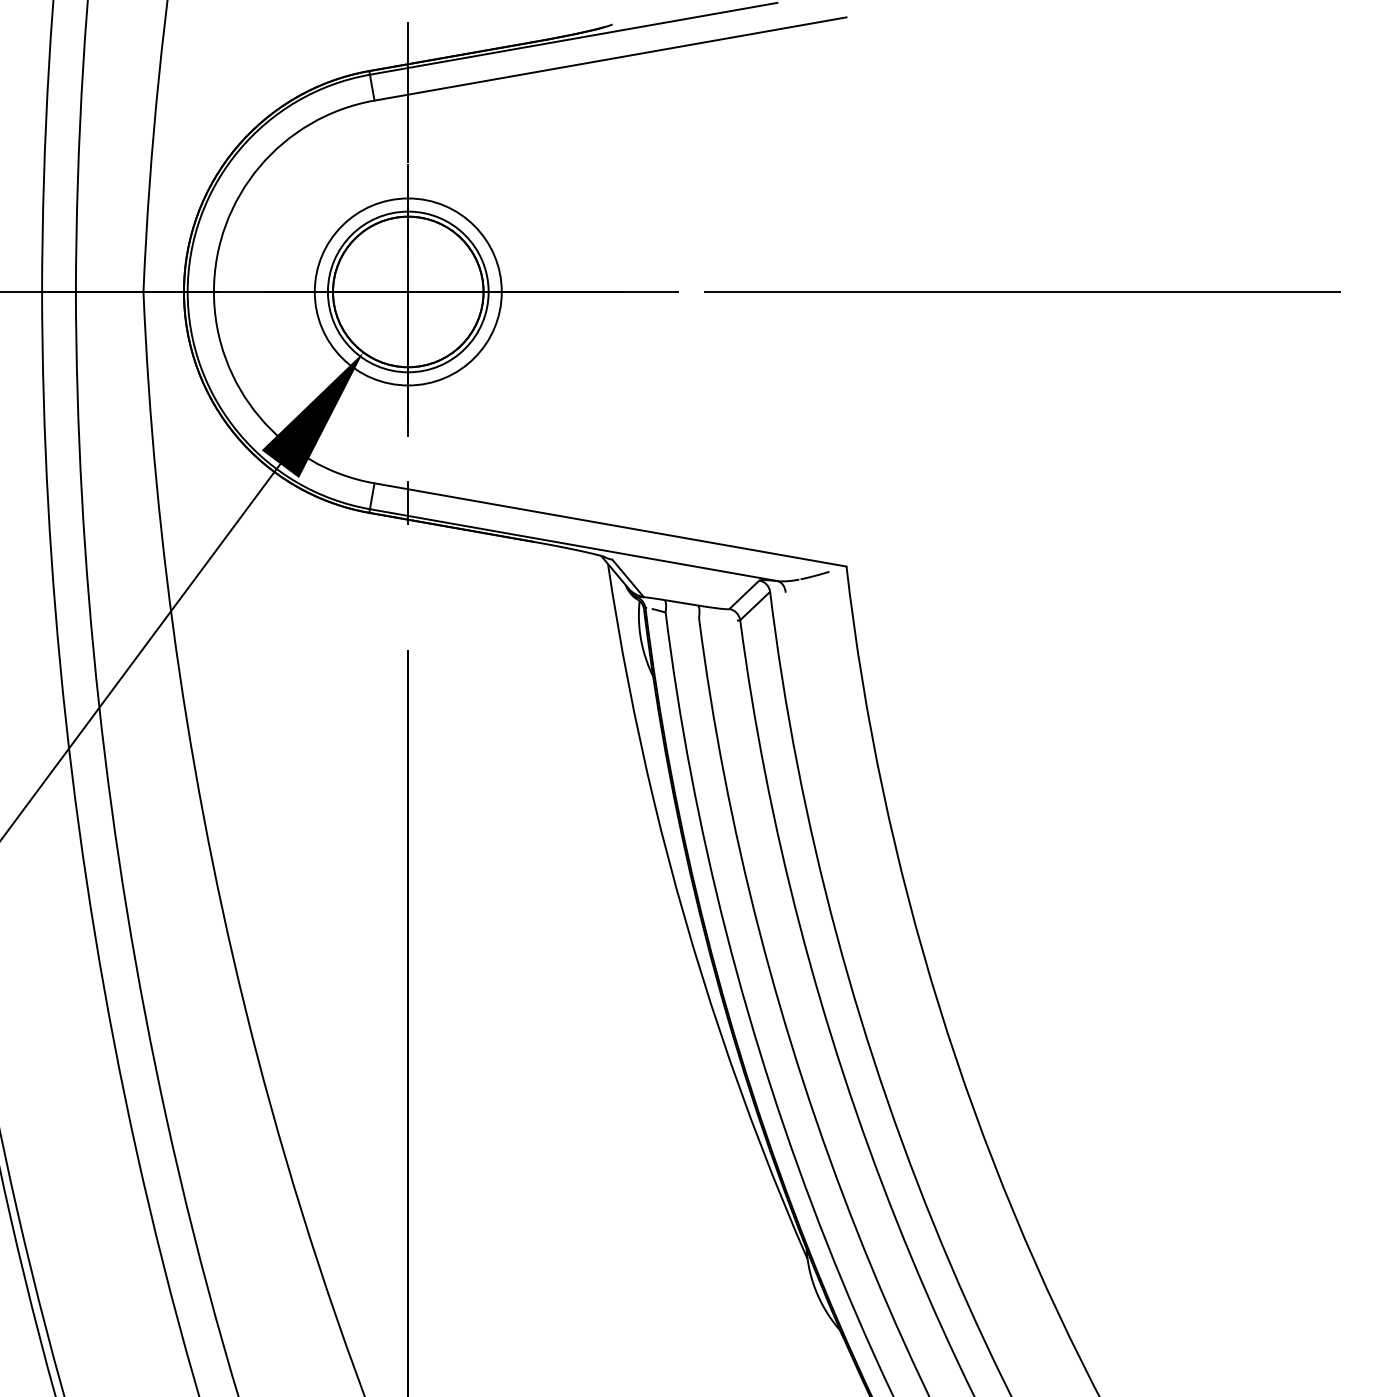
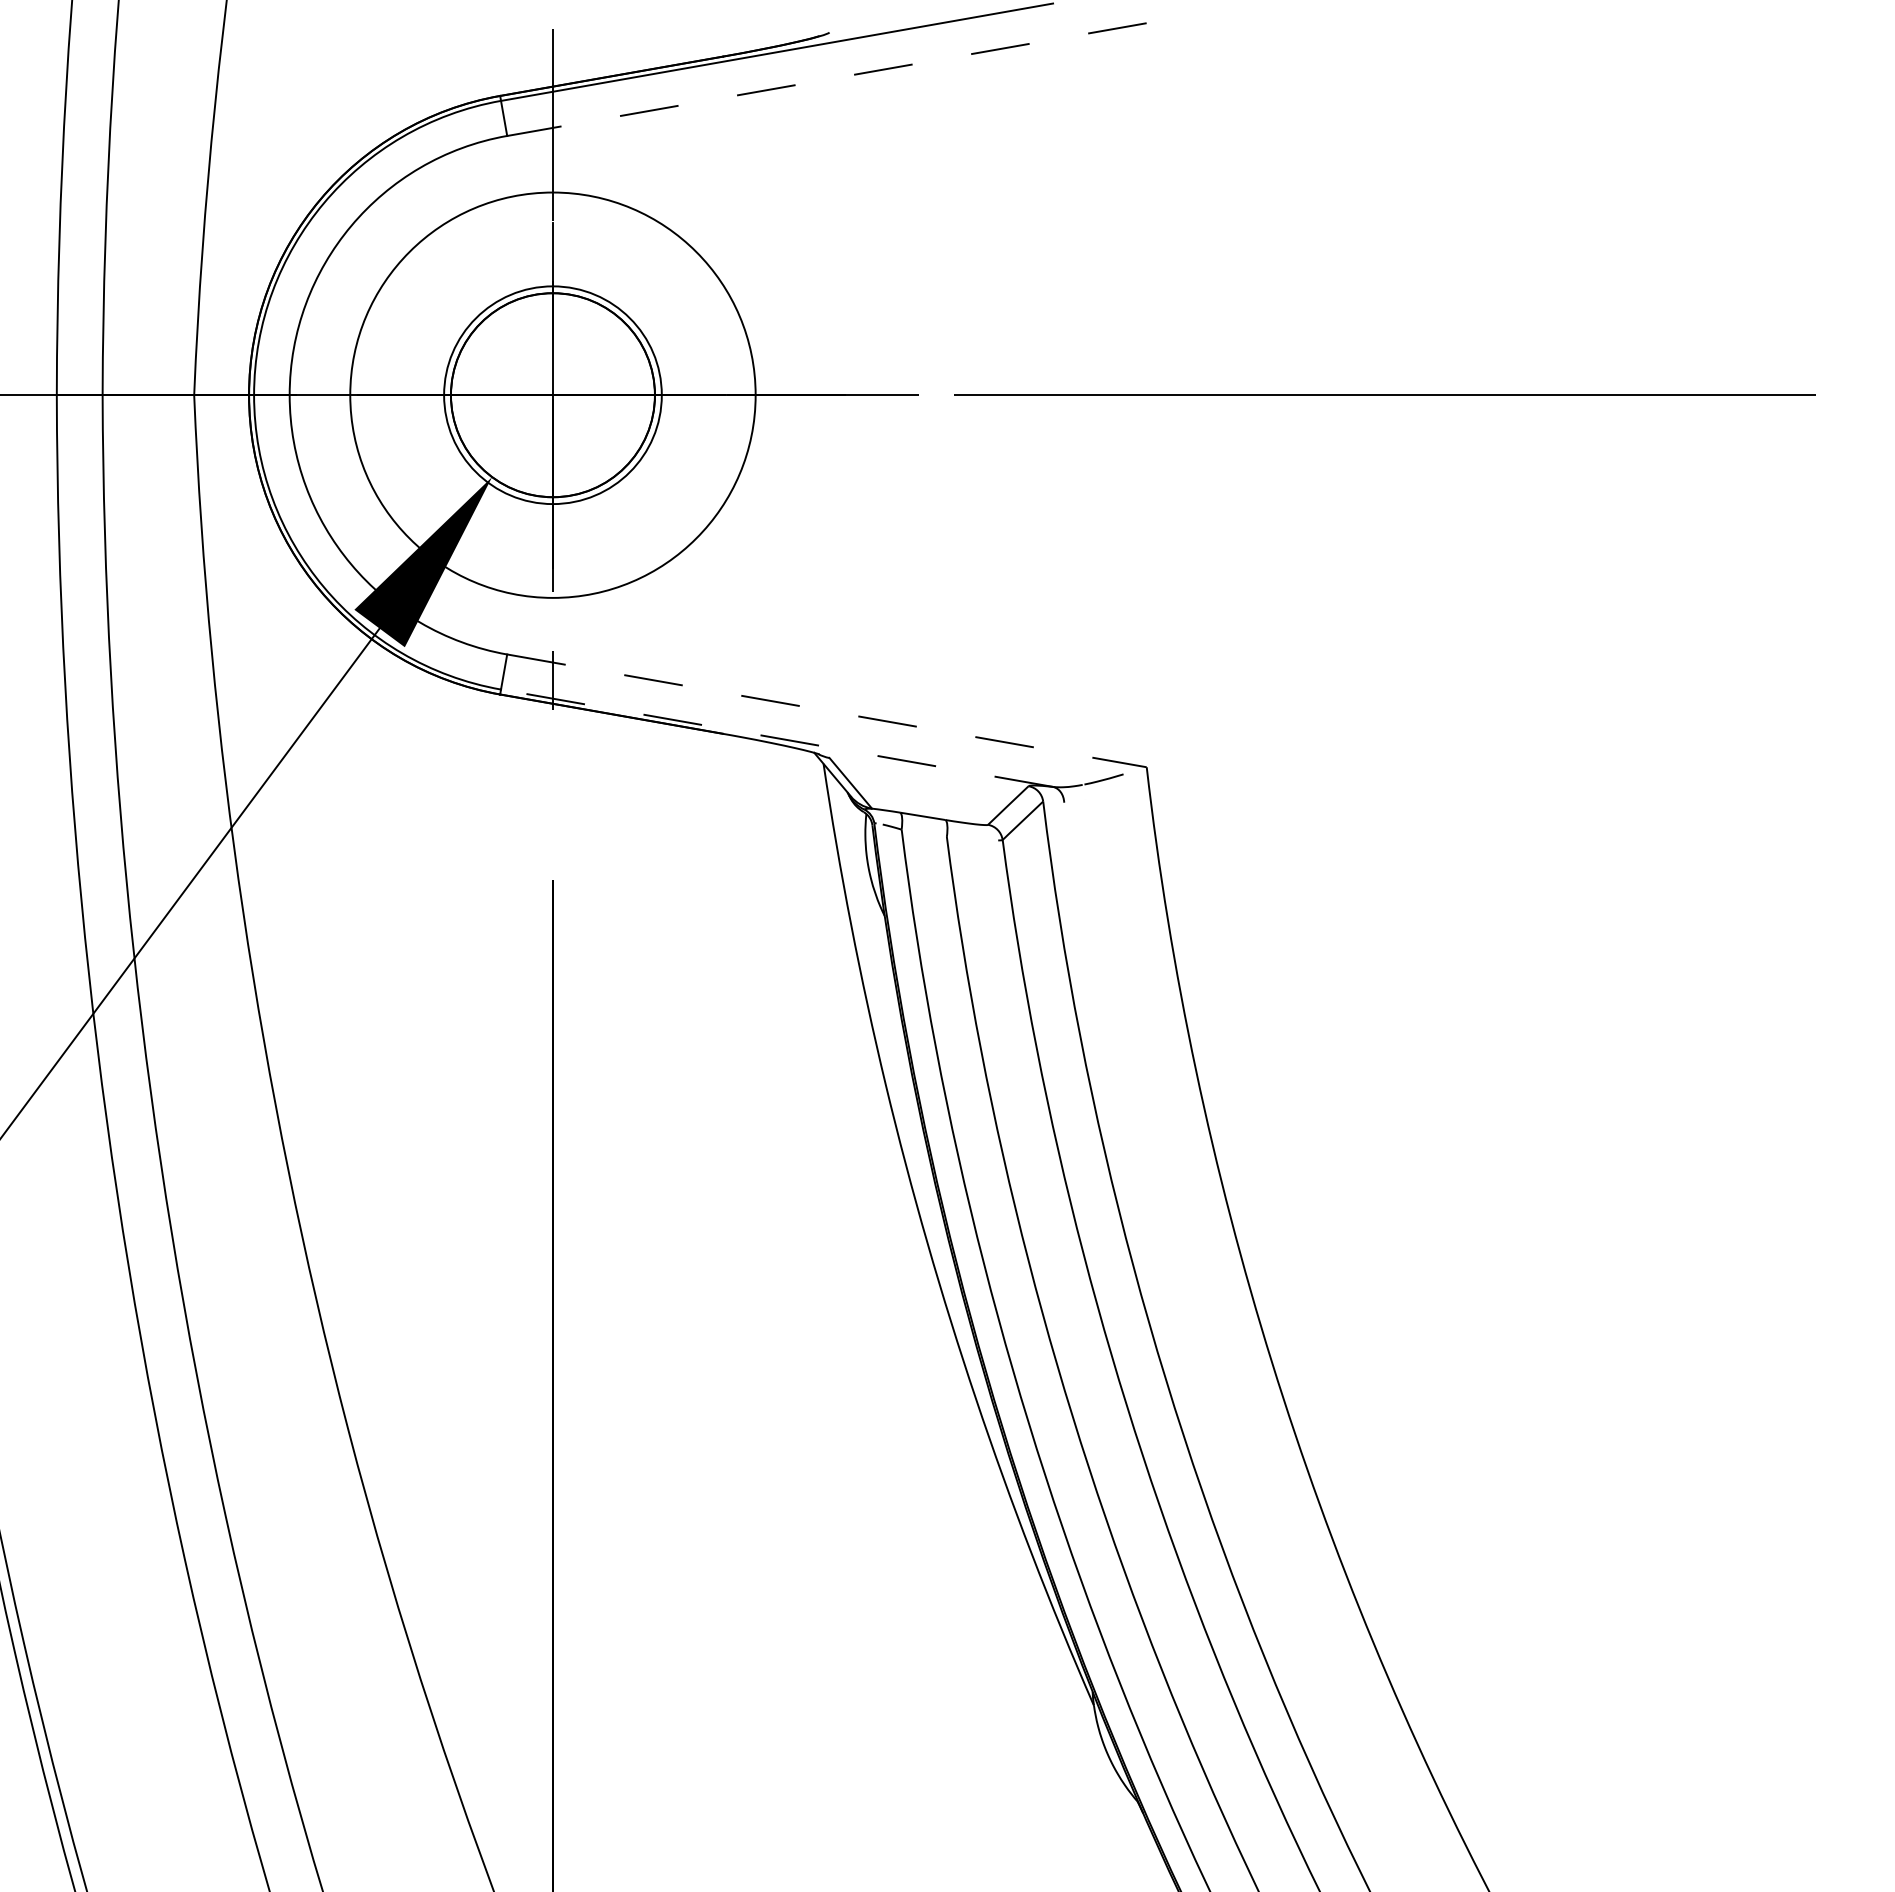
line: (610, 58) -> (826, 79), solid -> dashed
circle: (407, 291) -> (552, 394), size x1.6
line: (610, 524) -> (826, 710), solid -> dashed
line: (573, 545) -> (776, 738), solid -> dashed

